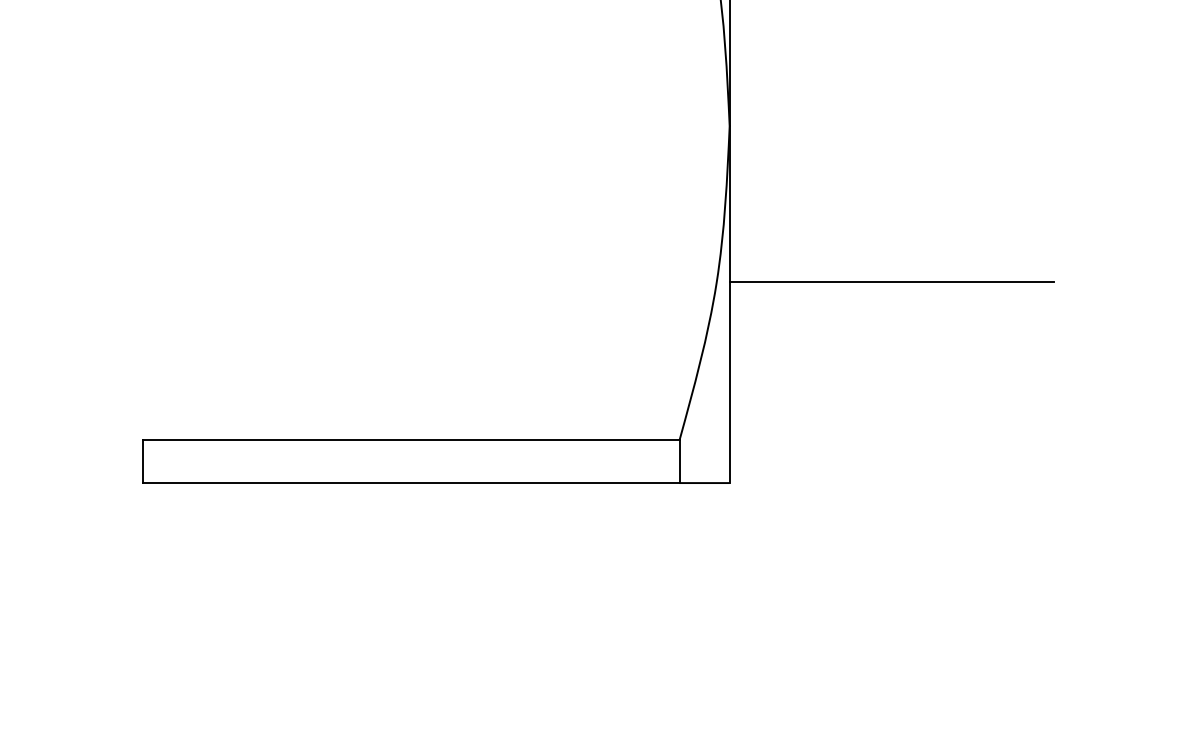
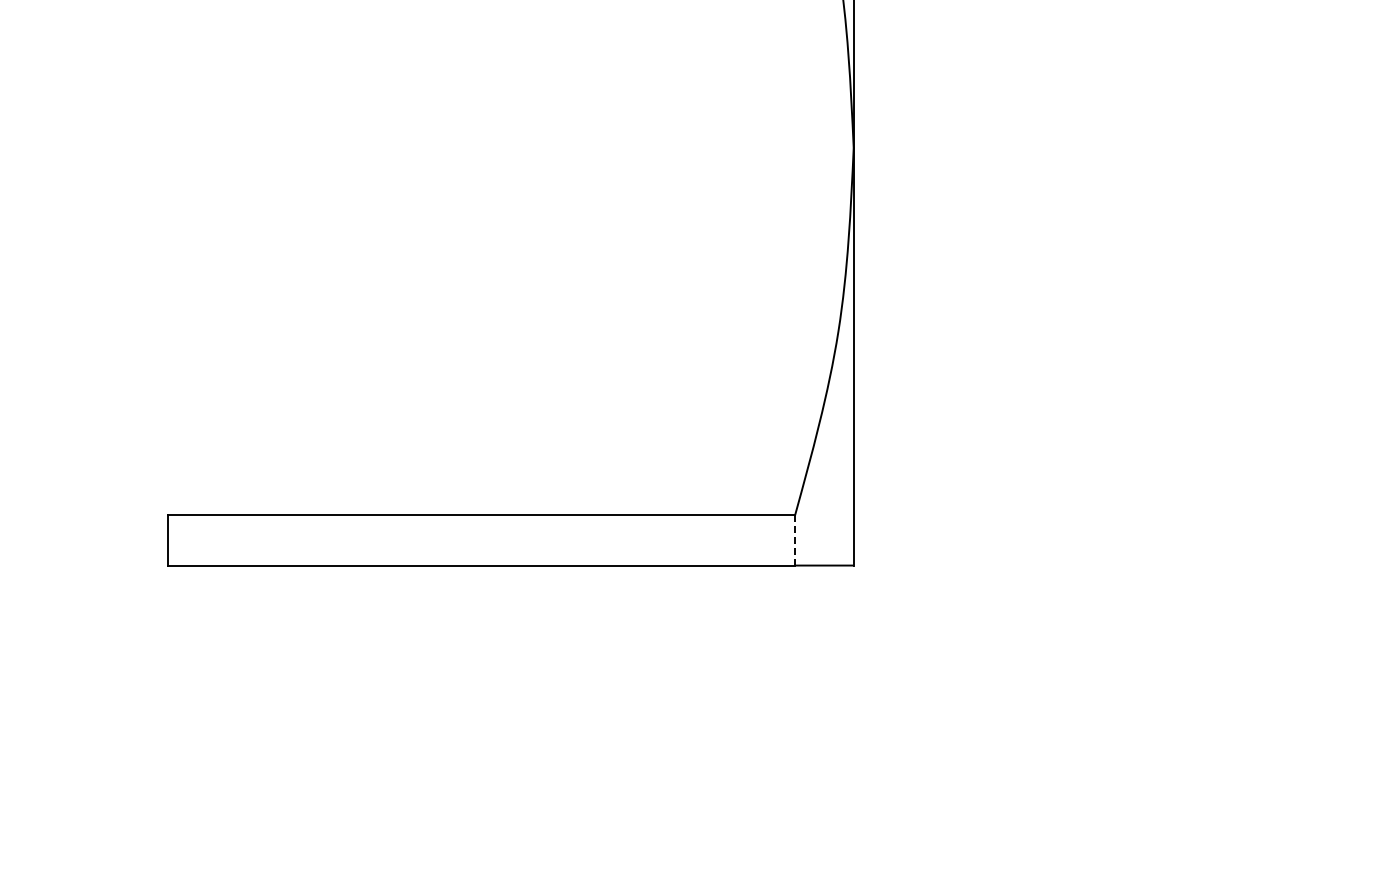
line: (891, 282) -> (1043, 330), removed
line: (679, 460) -> (795, 539), solid -> dashed

